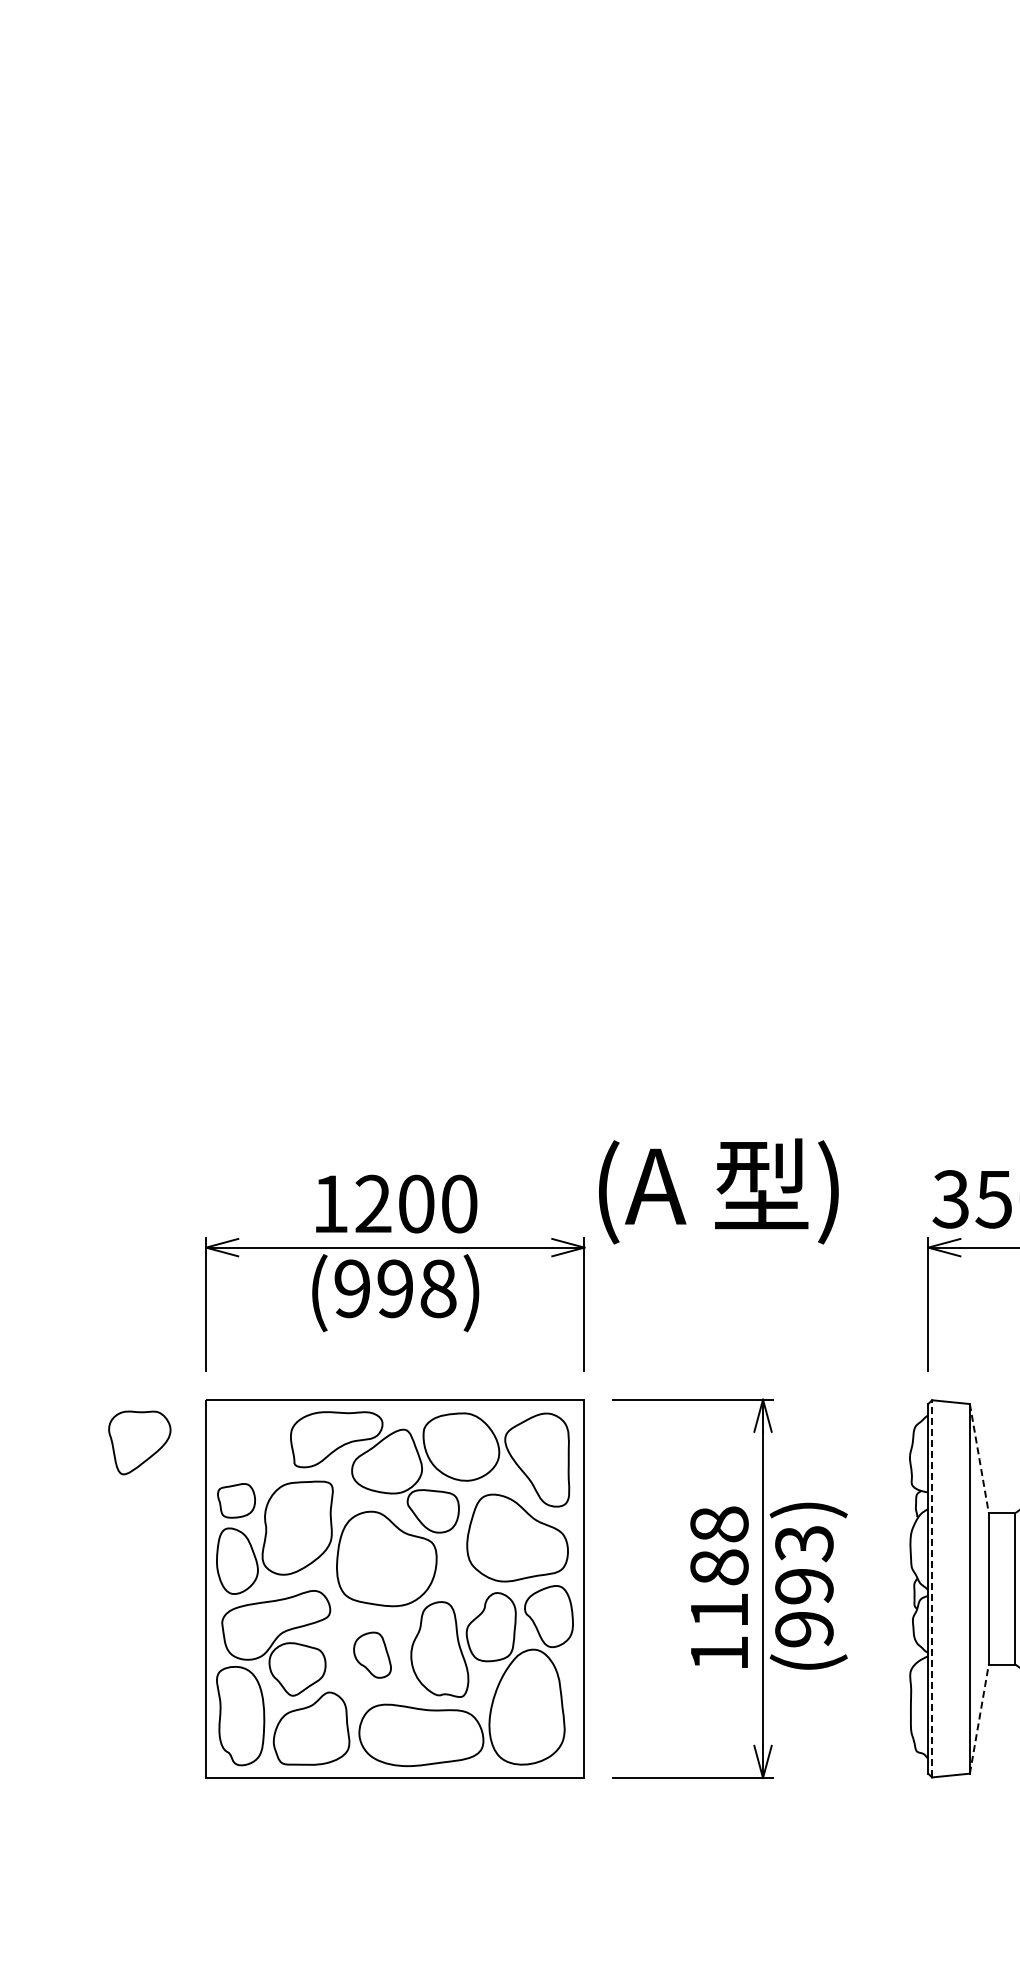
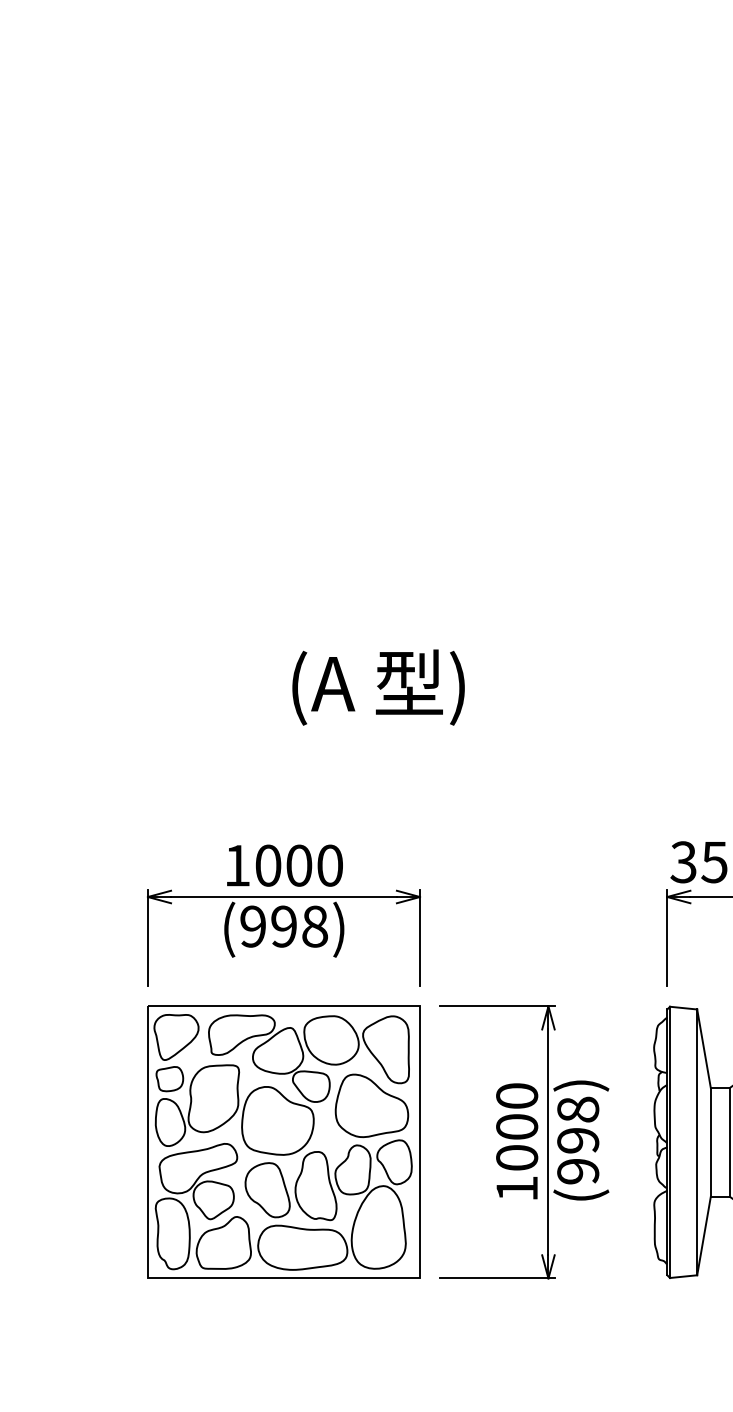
text: (718, 1191) -> (378, 687), moved
text: (373, 1203) -> (268, 865), 1200 -> 1000
part: (139, 1442) -> (176, 1037), moved
line: (979, 1459) -> (704, 1049), dashed -> solid
text: (804, 1543) -> (578, 1109), (993) -> (998)
text: (719, 1566) -> (517, 1126), 1188 -> 1000
line: (932, 1588) -> (670, 1142), dashed -> solid
part: (372, 1654) -> (267, 1189), size x1.67
line: (979, 1718) -> (704, 1235), dashed -> solid

